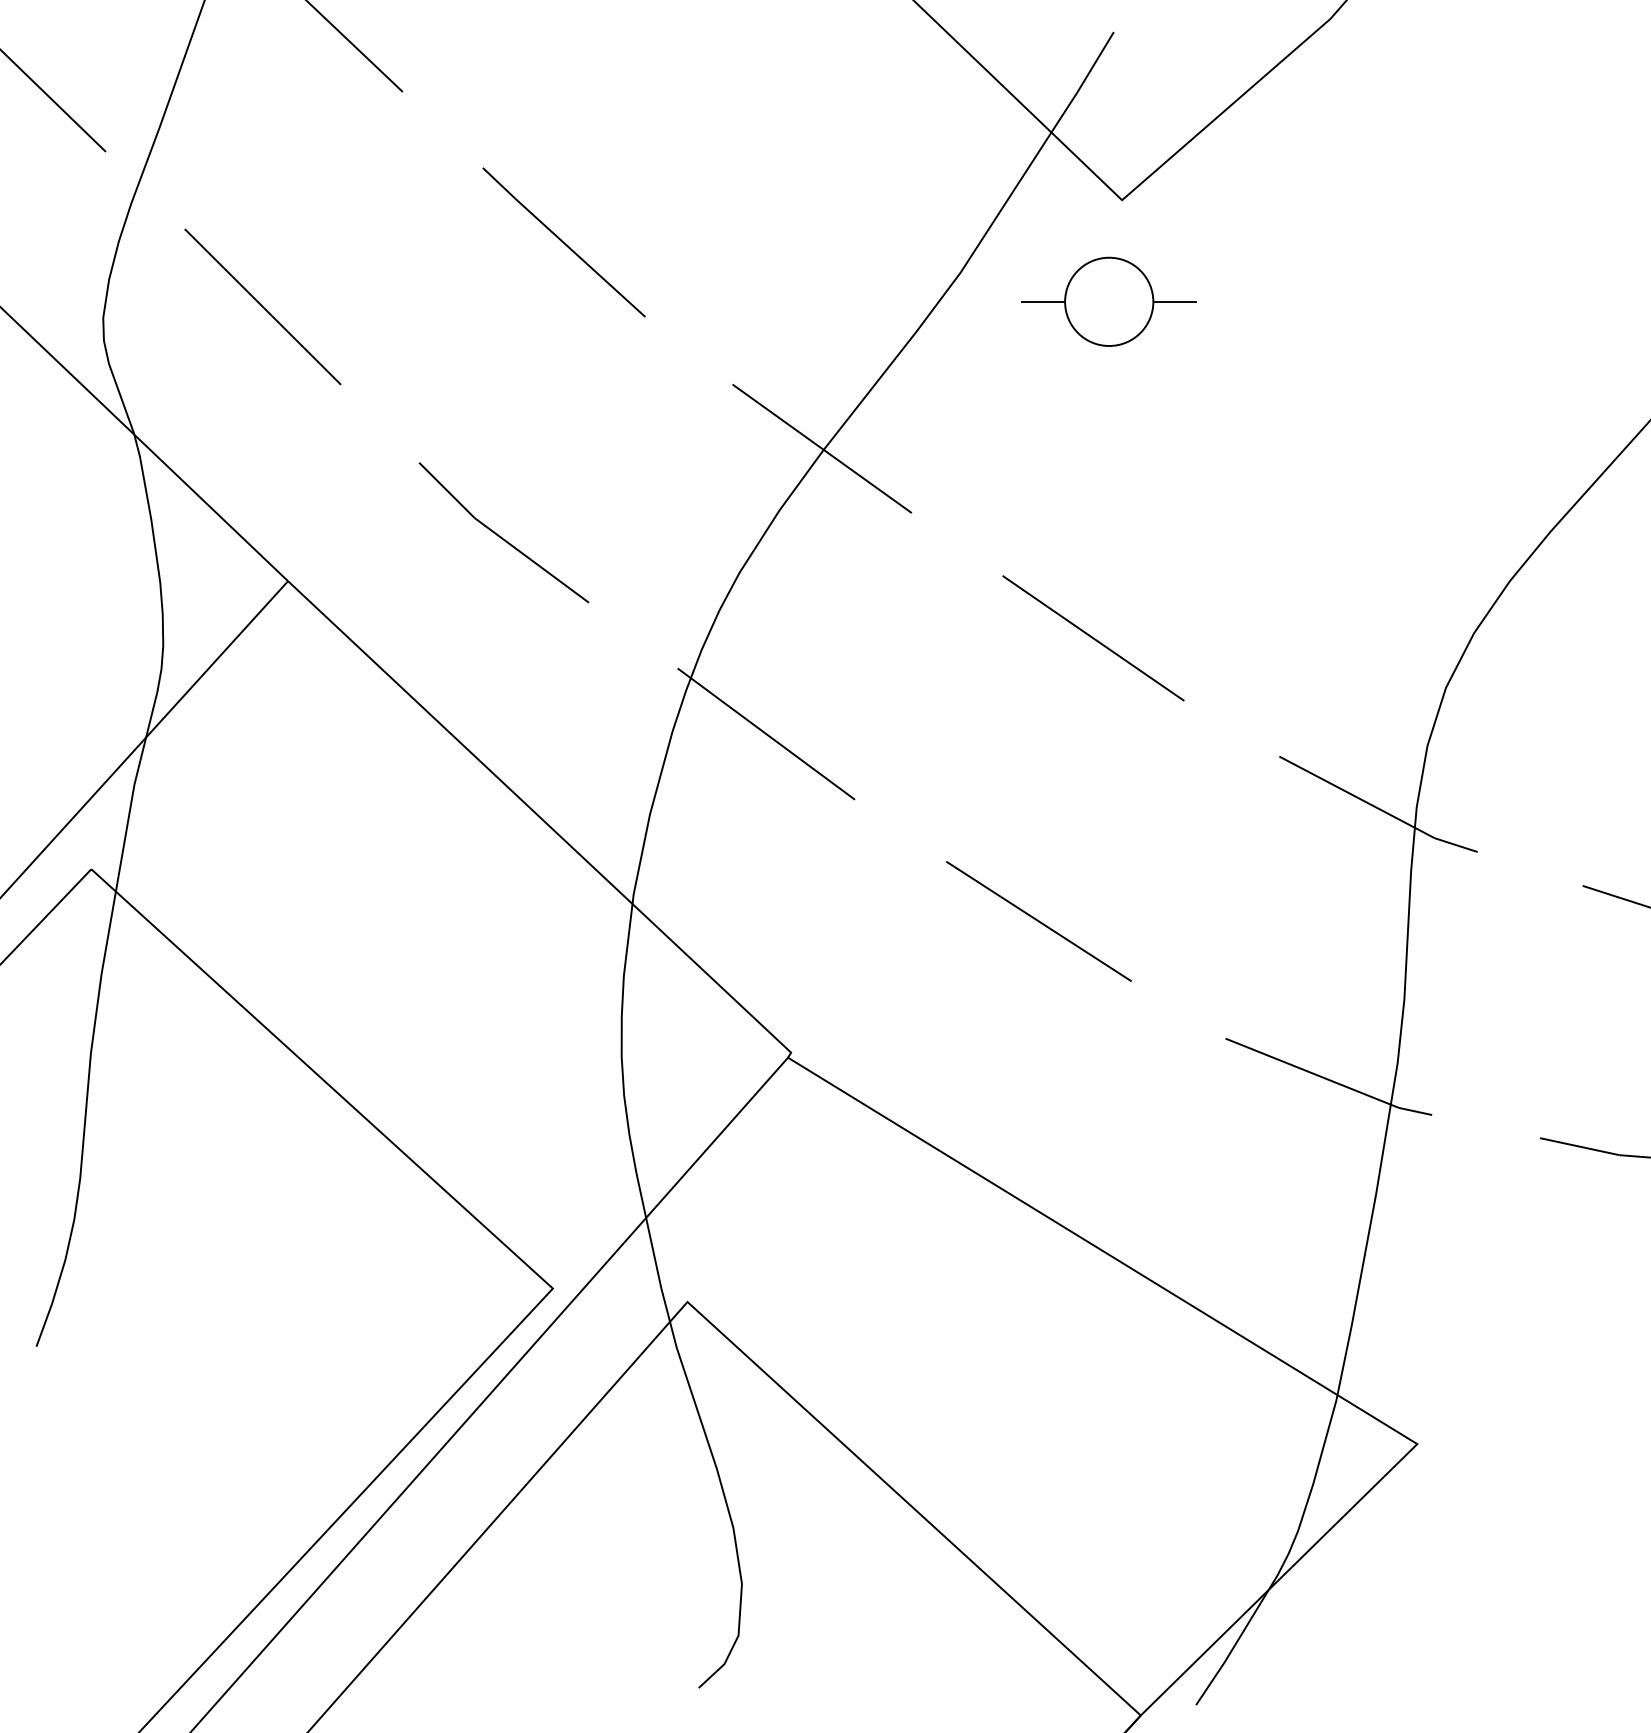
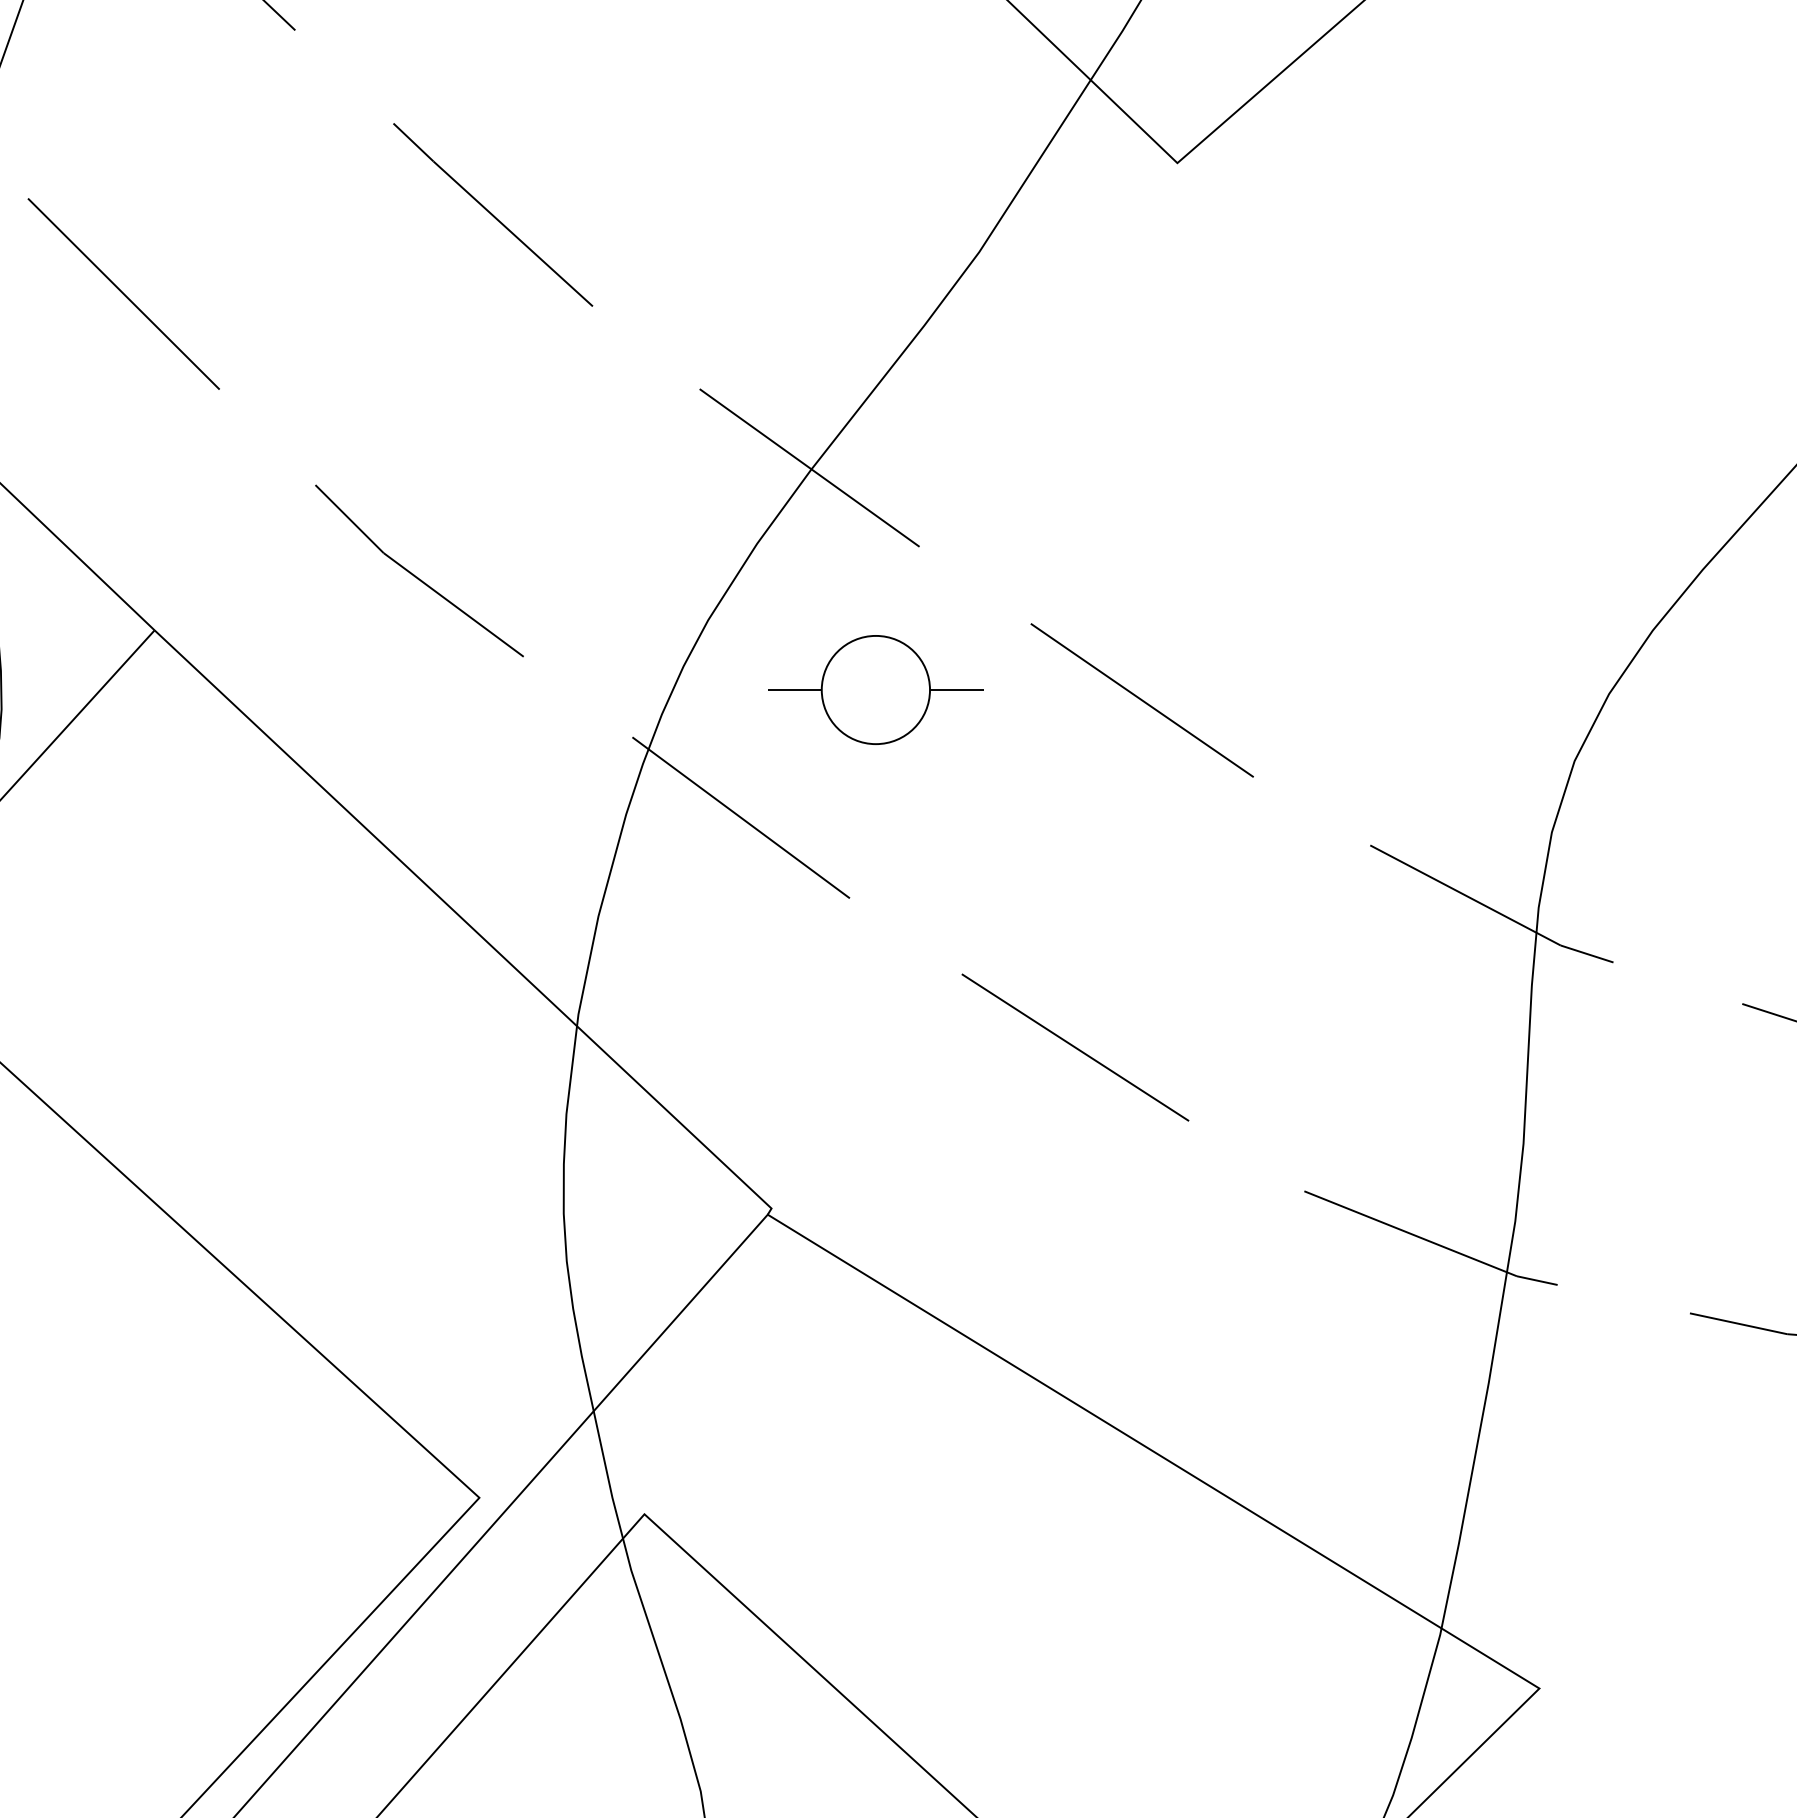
part: (1108, 301) -> (875, 689), moved

